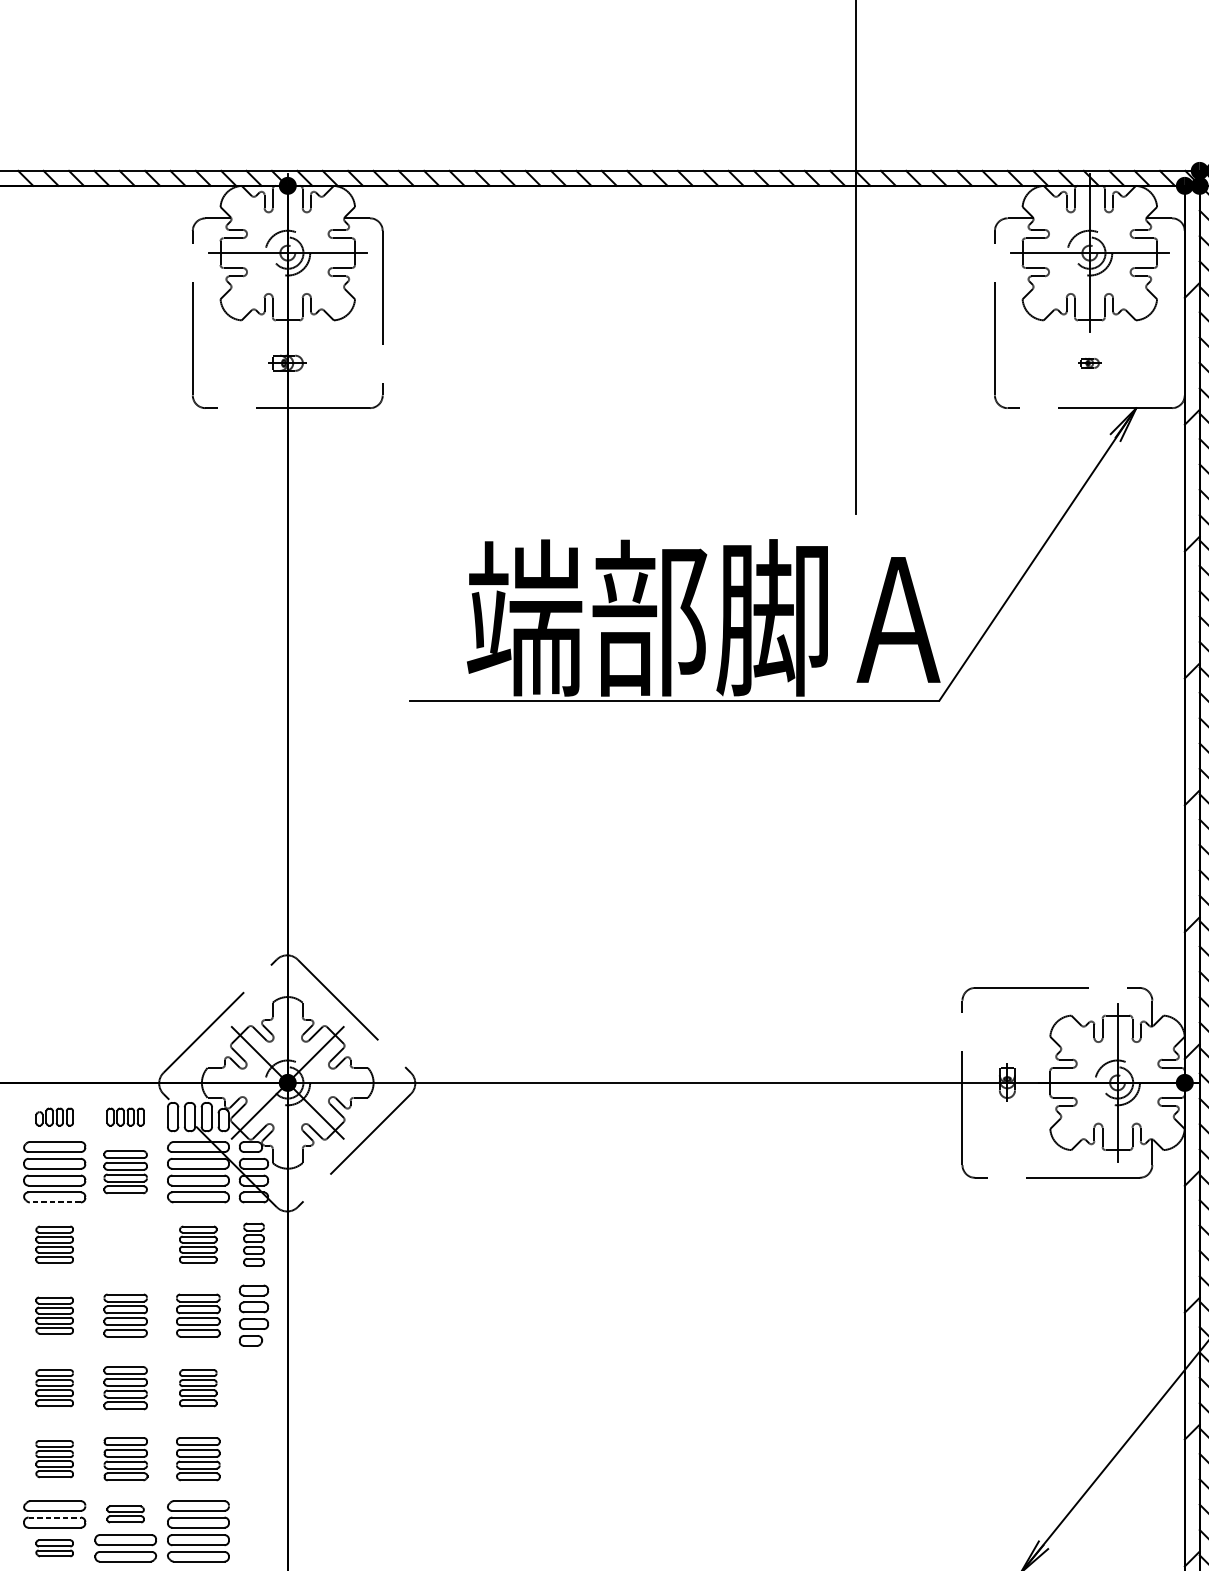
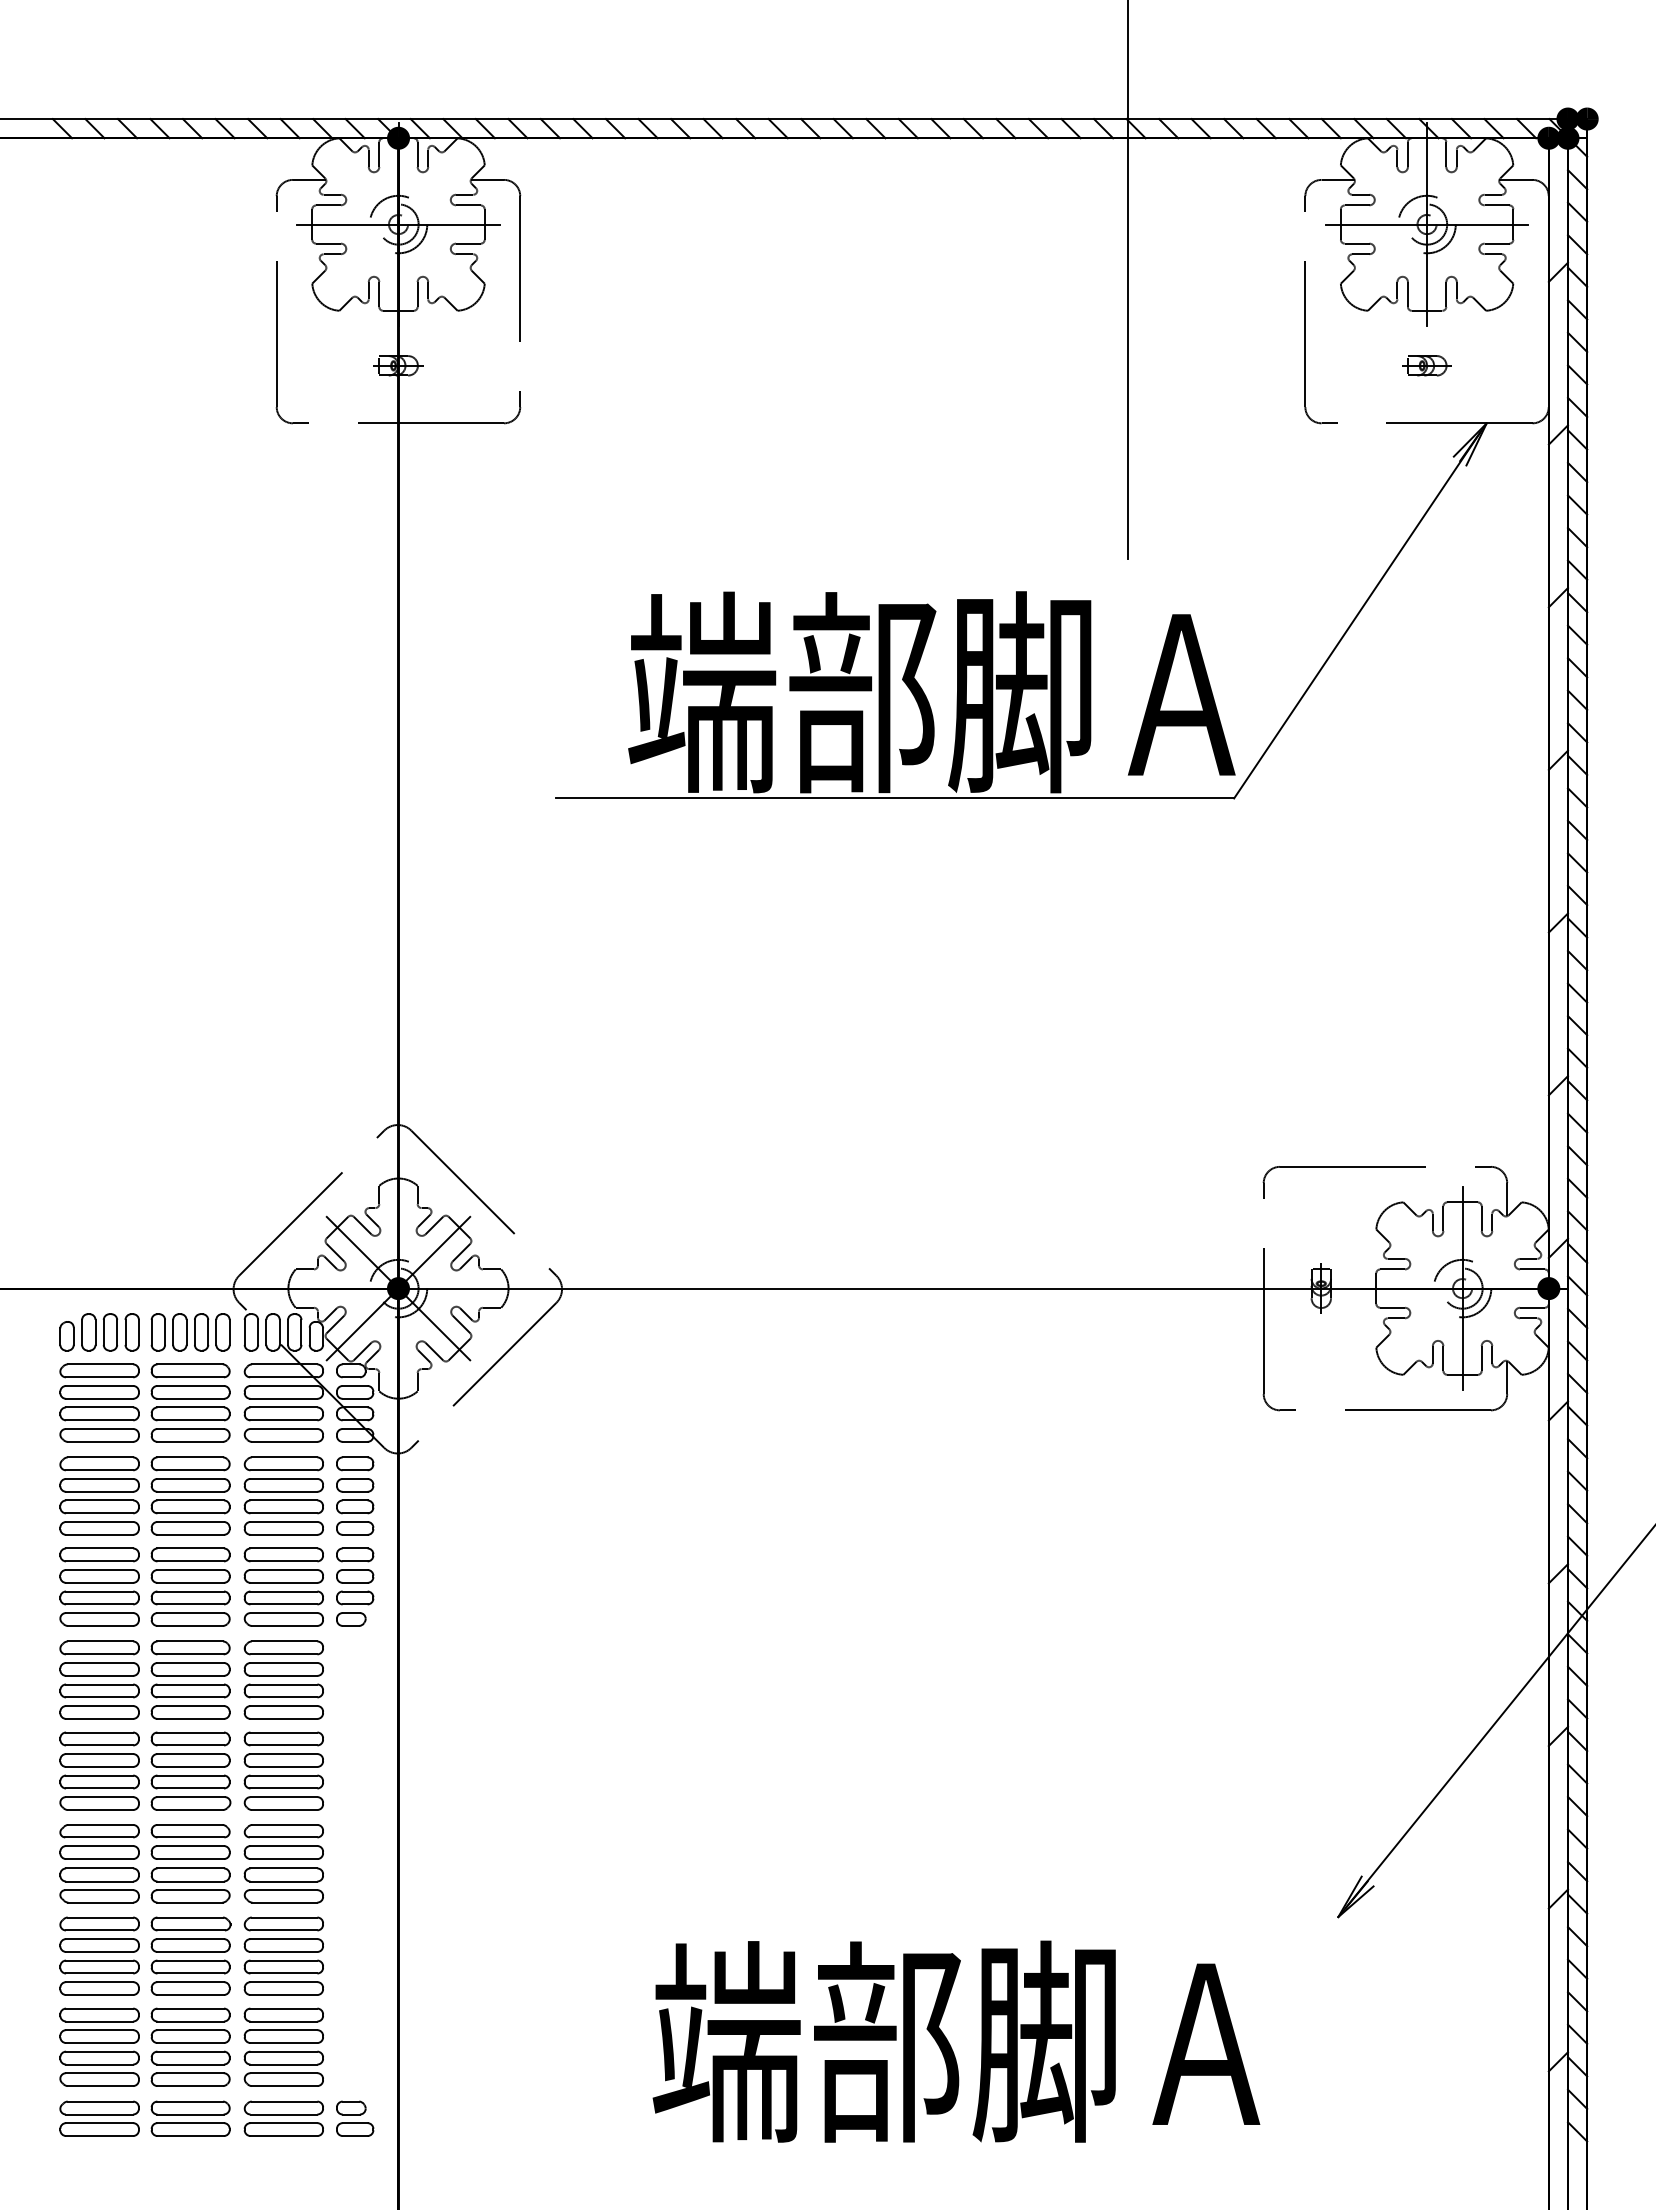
part: (1089, 363) -> (1426, 365), size x1.67
part: (54, 1117) -> (99, 1332), size x1.67
part: (125, 1117) -> (190, 1332), size x1.67
part: (125, 1171) -> (190, 1402), size x1.43
line: (55, 1202) -> (100, 1441), dashed -> solid
part: (54, 1244) -> (99, 1495), size x1.67
part: (125, 1244) -> (190, 1495), added
part: (198, 1244) -> (283, 1495), size x1.67
part: (254, 1244) -> (355, 1495), size x1.43
part: (54, 1315) -> (99, 1586), size x1.67
part: (125, 1315) -> (190, 1586), size x1.43
part: (198, 1315) -> (283, 1586), size x1.43
part: (54, 1387) -> (99, 1679), size x1.67
part: (125, 1387) -> (190, 1679), size x1.43
part: (198, 1387) -> (283, 1679), size x1.67
part: (54, 1458) -> (99, 1770), size x1.67
part: (125, 1458) -> (190, 1770), size x1.43
part: (198, 1458) -> (283, 1770), size x1.43
part: (125, 1514) -> (190, 1841), size x1.67
line: (54, 1517) -> (99, 1846), dashed -> solid
part: (54, 1548) -> (99, 1885), size x1.67

